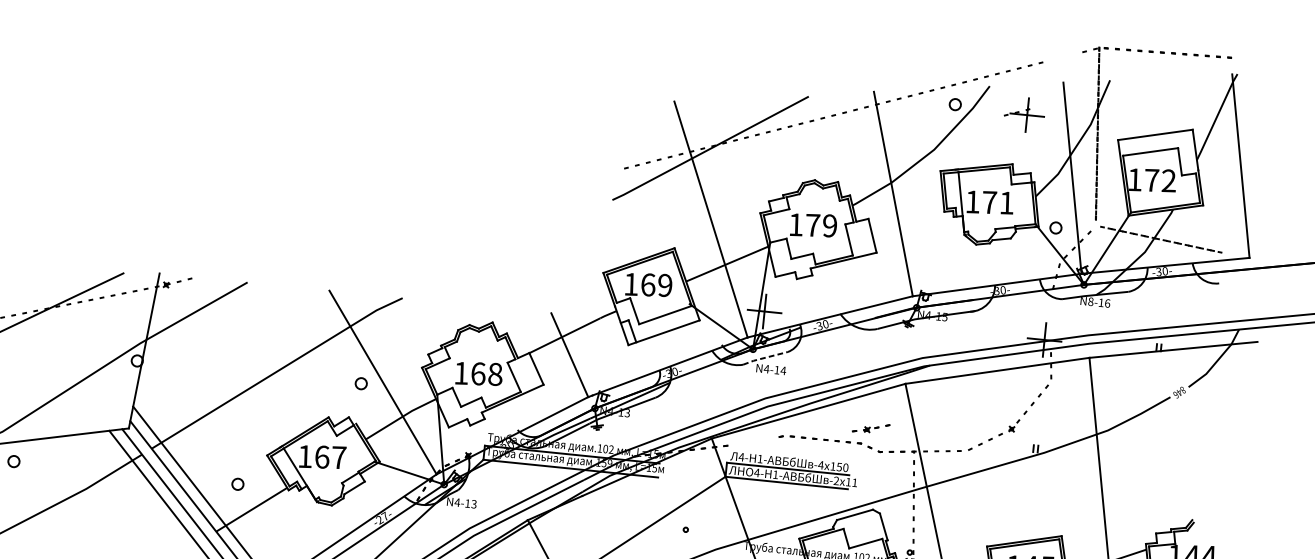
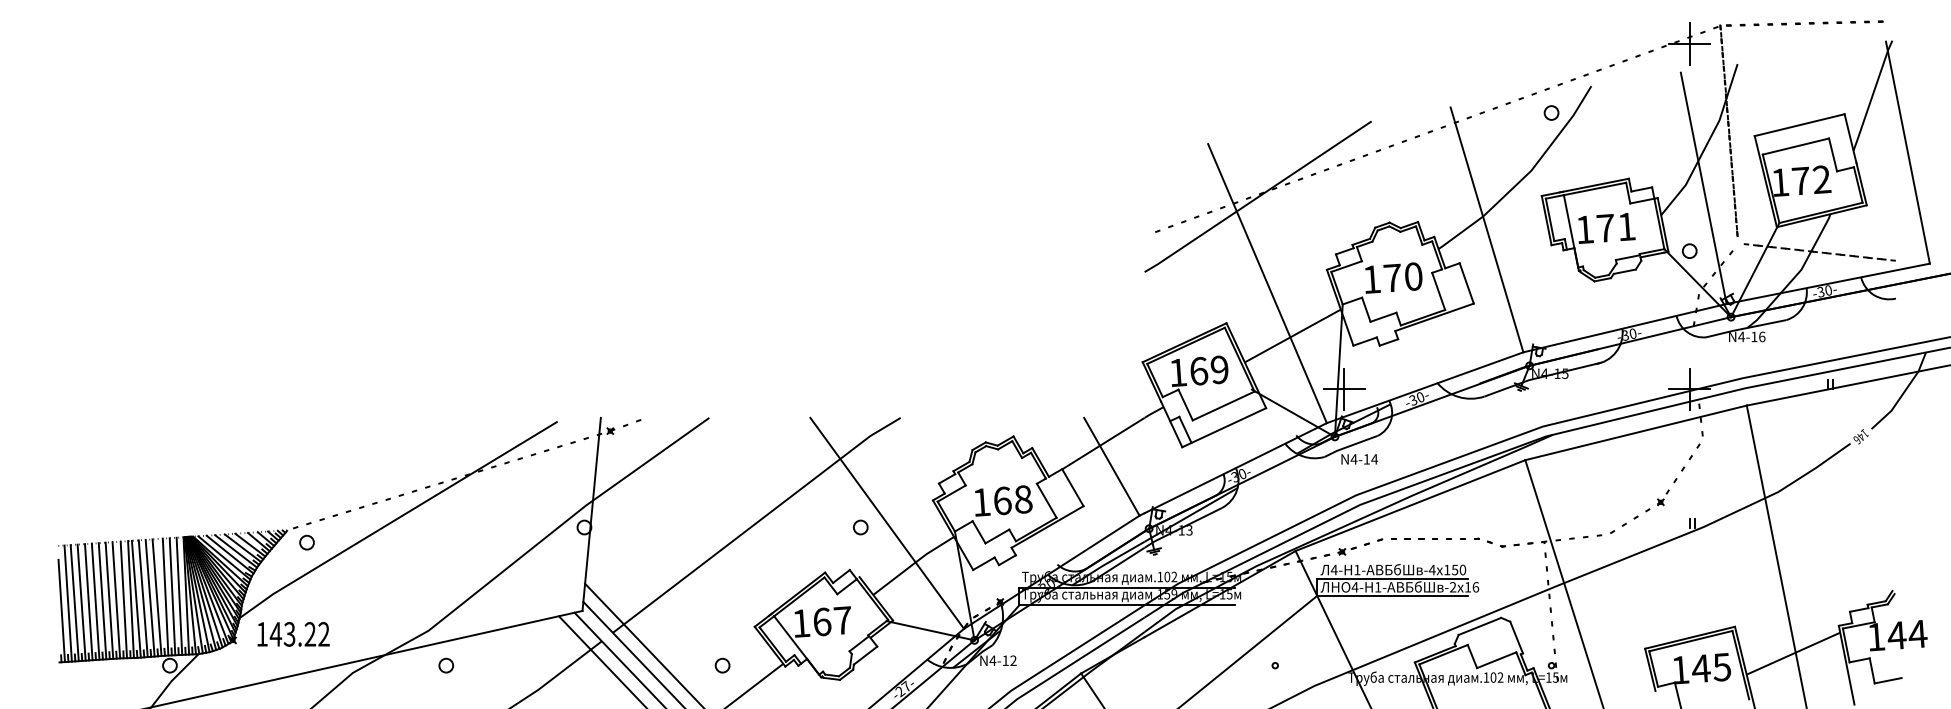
part: (1023, 114) -> (1685, 43), moved
text: (829, 225) -> (1413, 276), 179 -> 170
text: (1090, 301) -> (1741, 336), N8-16 -> N4-16
line: (764, 357) -> (1350, 445), dashed -> solid
text: (1182, 390) -> (1864, 434), 846 -> 146
part: (870, 428) -> (1346, 549), moved
text: (854, 482) -> (1475, 587), 11 -> 16
text: (474, 504) -> (1013, 661), N4-13 -> N4-12

